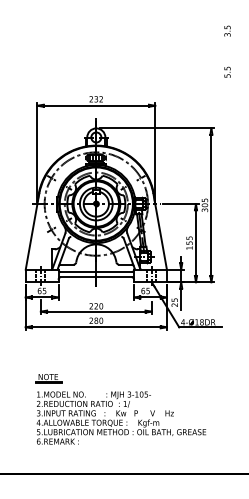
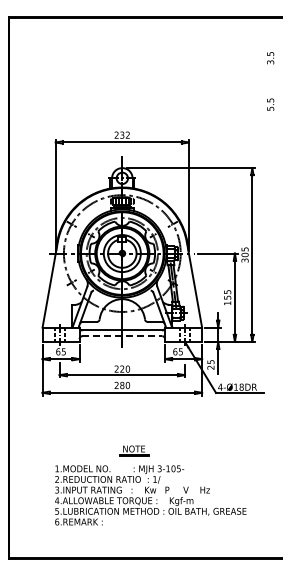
line: (96, 277) -> (122, 336), solid -> dashed
part: (48, 378) -> (134, 450), moved

